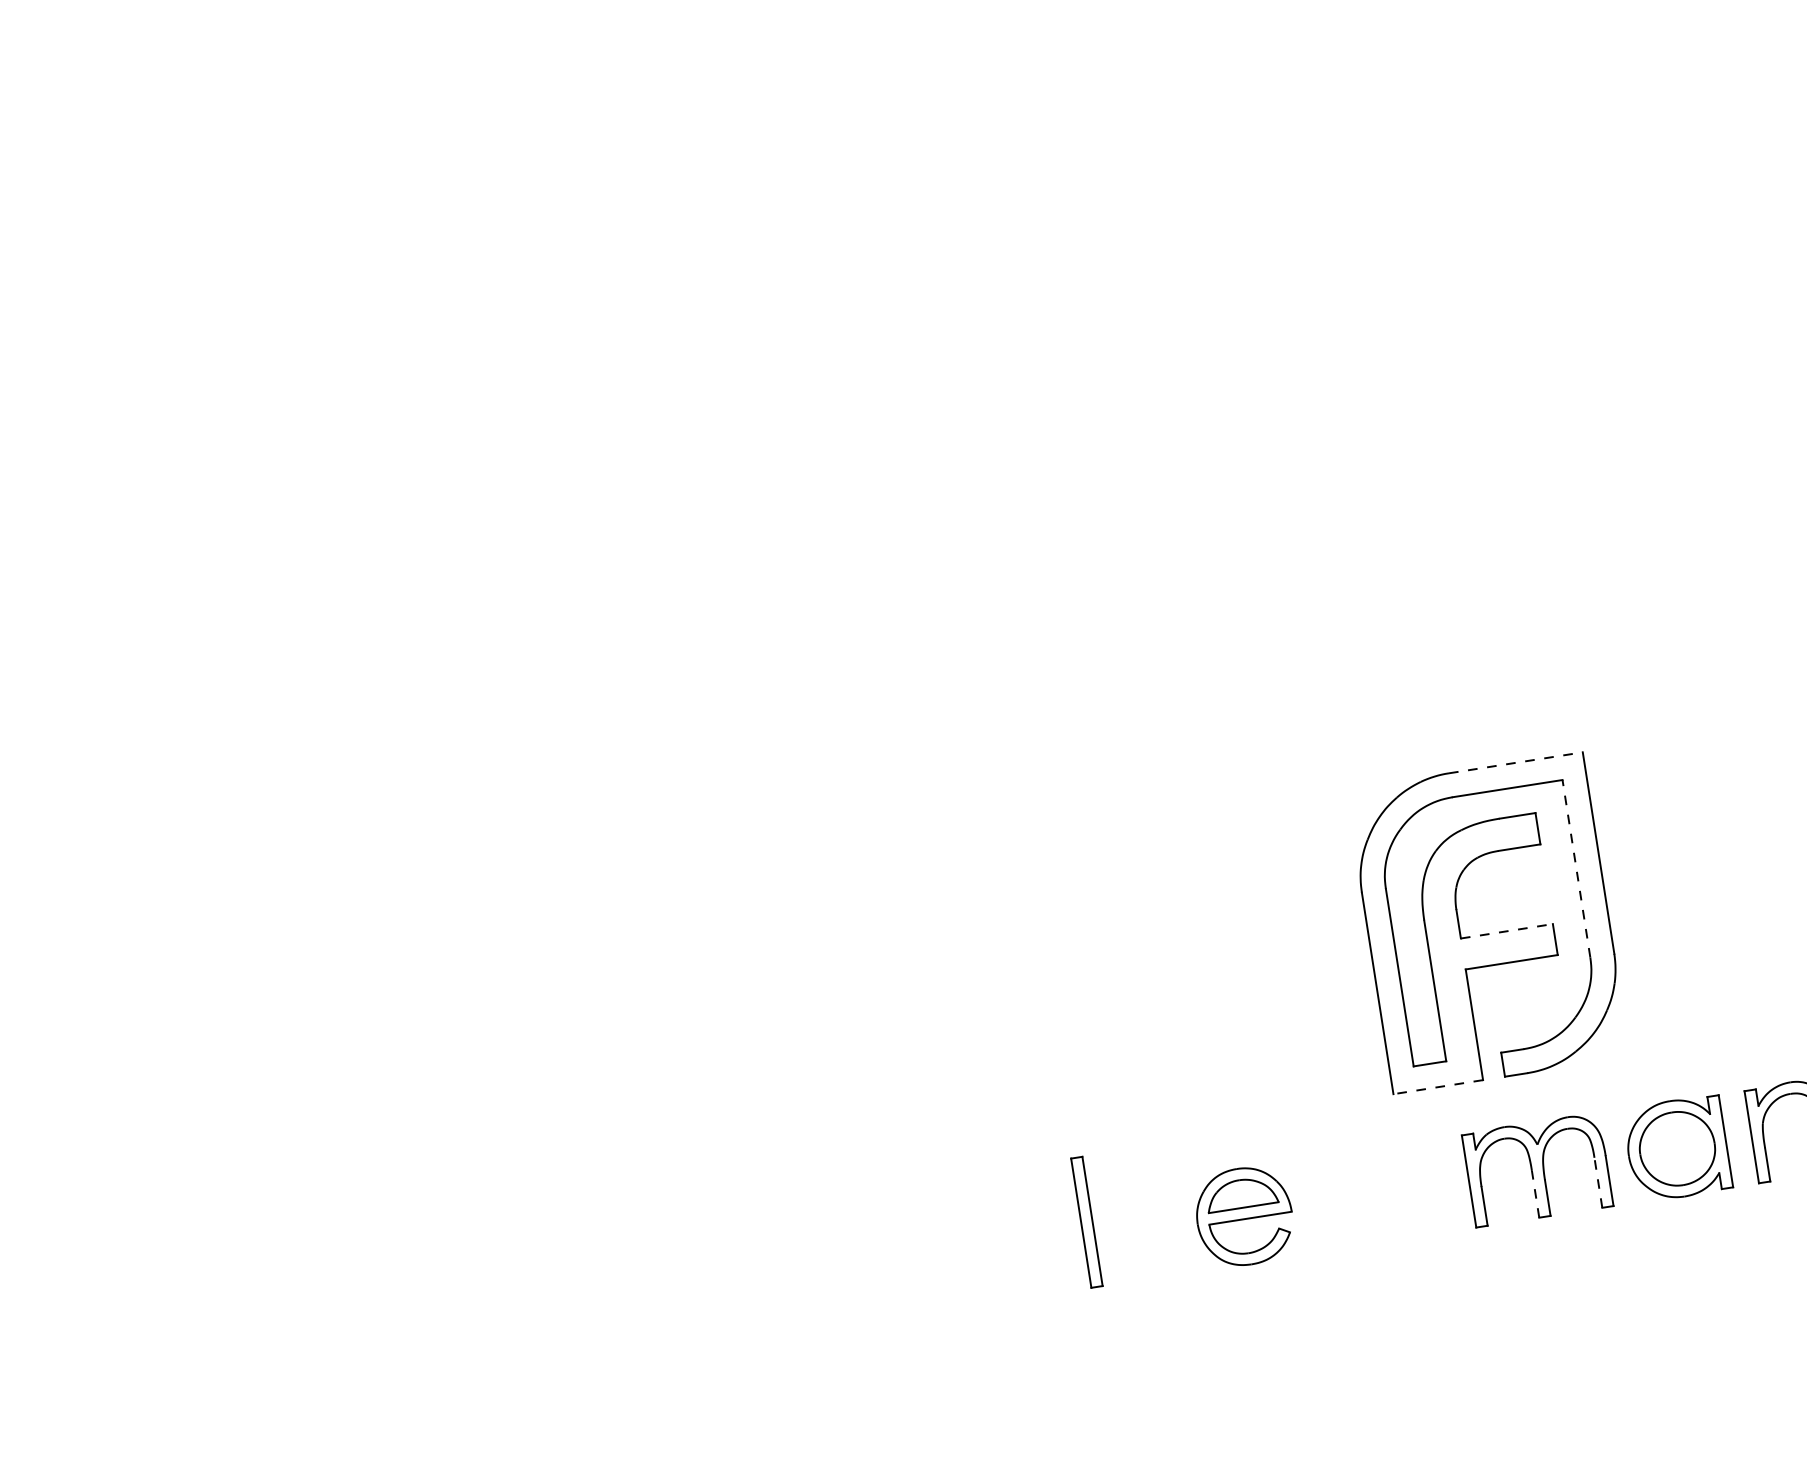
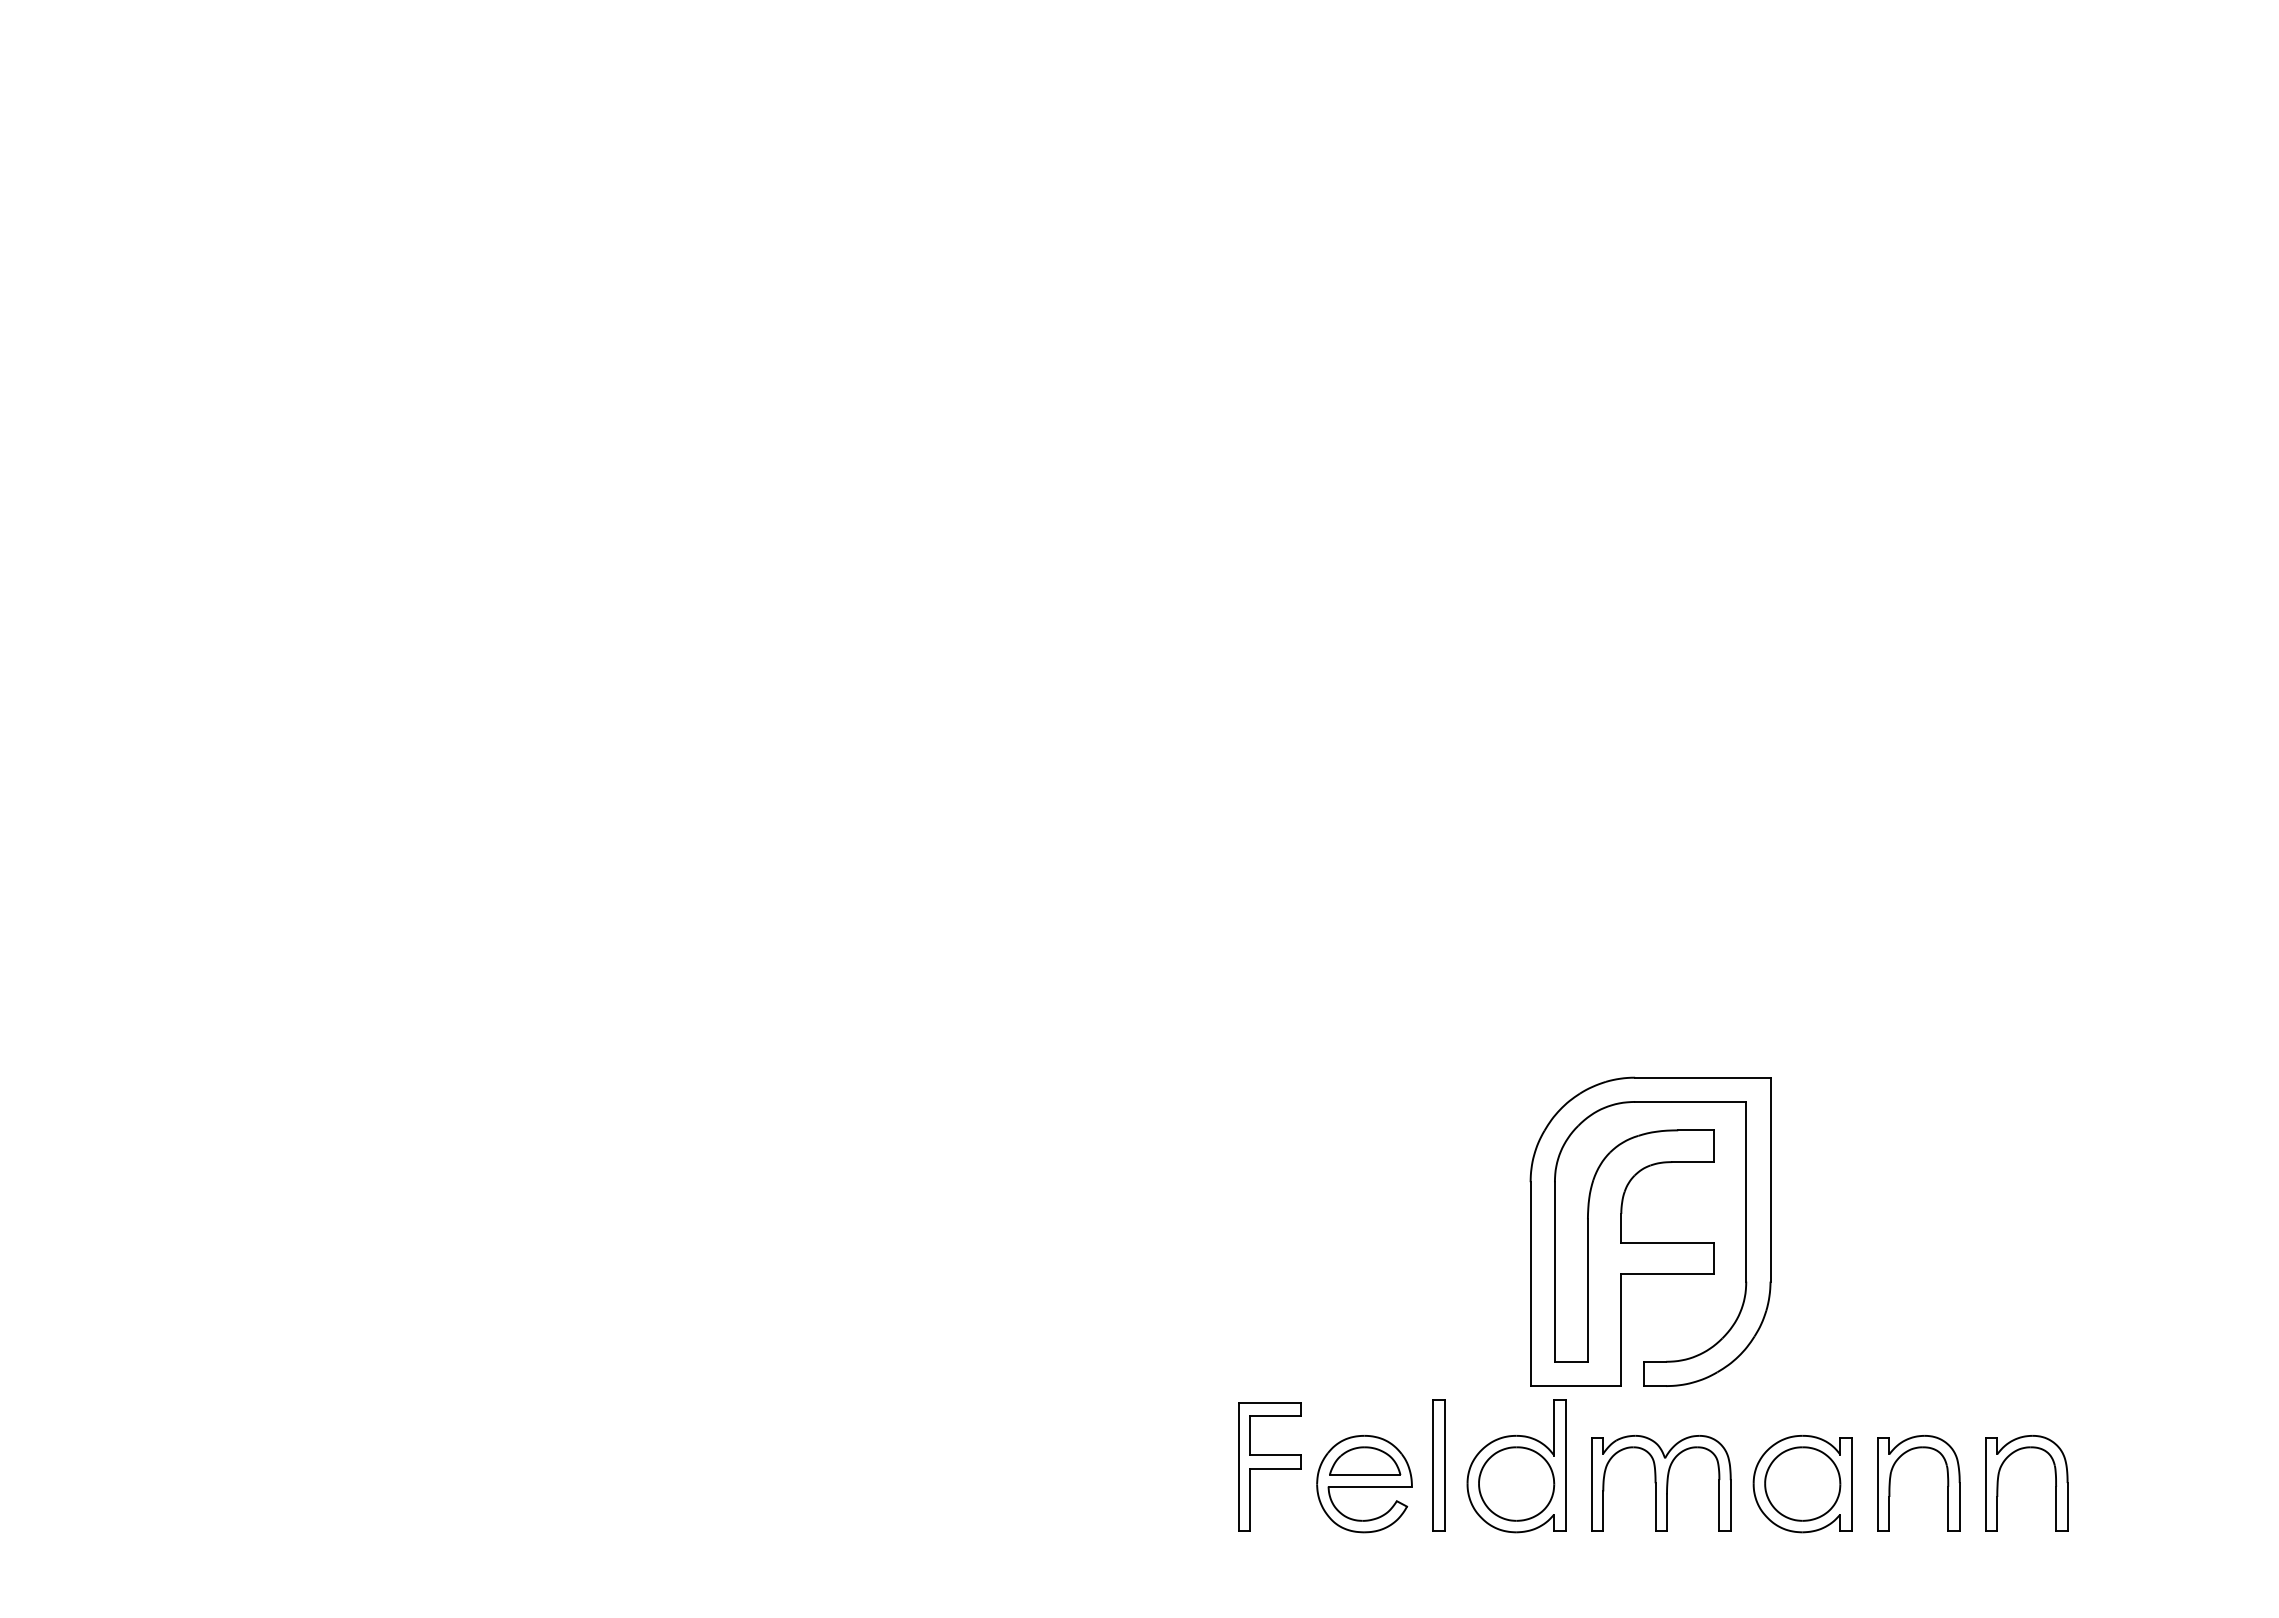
line: (1515, 762) -> (1702, 1077), dashed -> solid
line: (1576, 868) -> (1746, 1191), dashed -> solid
line: (1506, 931) -> (1667, 1242), dashed -> solid
line: (1437, 1087) -> (1575, 1386), dashed -> solid
part: (1391, 1175) -> (1516, 1466), added
line: (1598, 1181) -> (1719, 1504), dashed -> solid
line: (1535, 1194) -> (1655, 1507), dashed -> solid
part: (1147, 1213) -> (1269, 1466), added
part: (1086, 1222) -> (1438, 1465), moved

